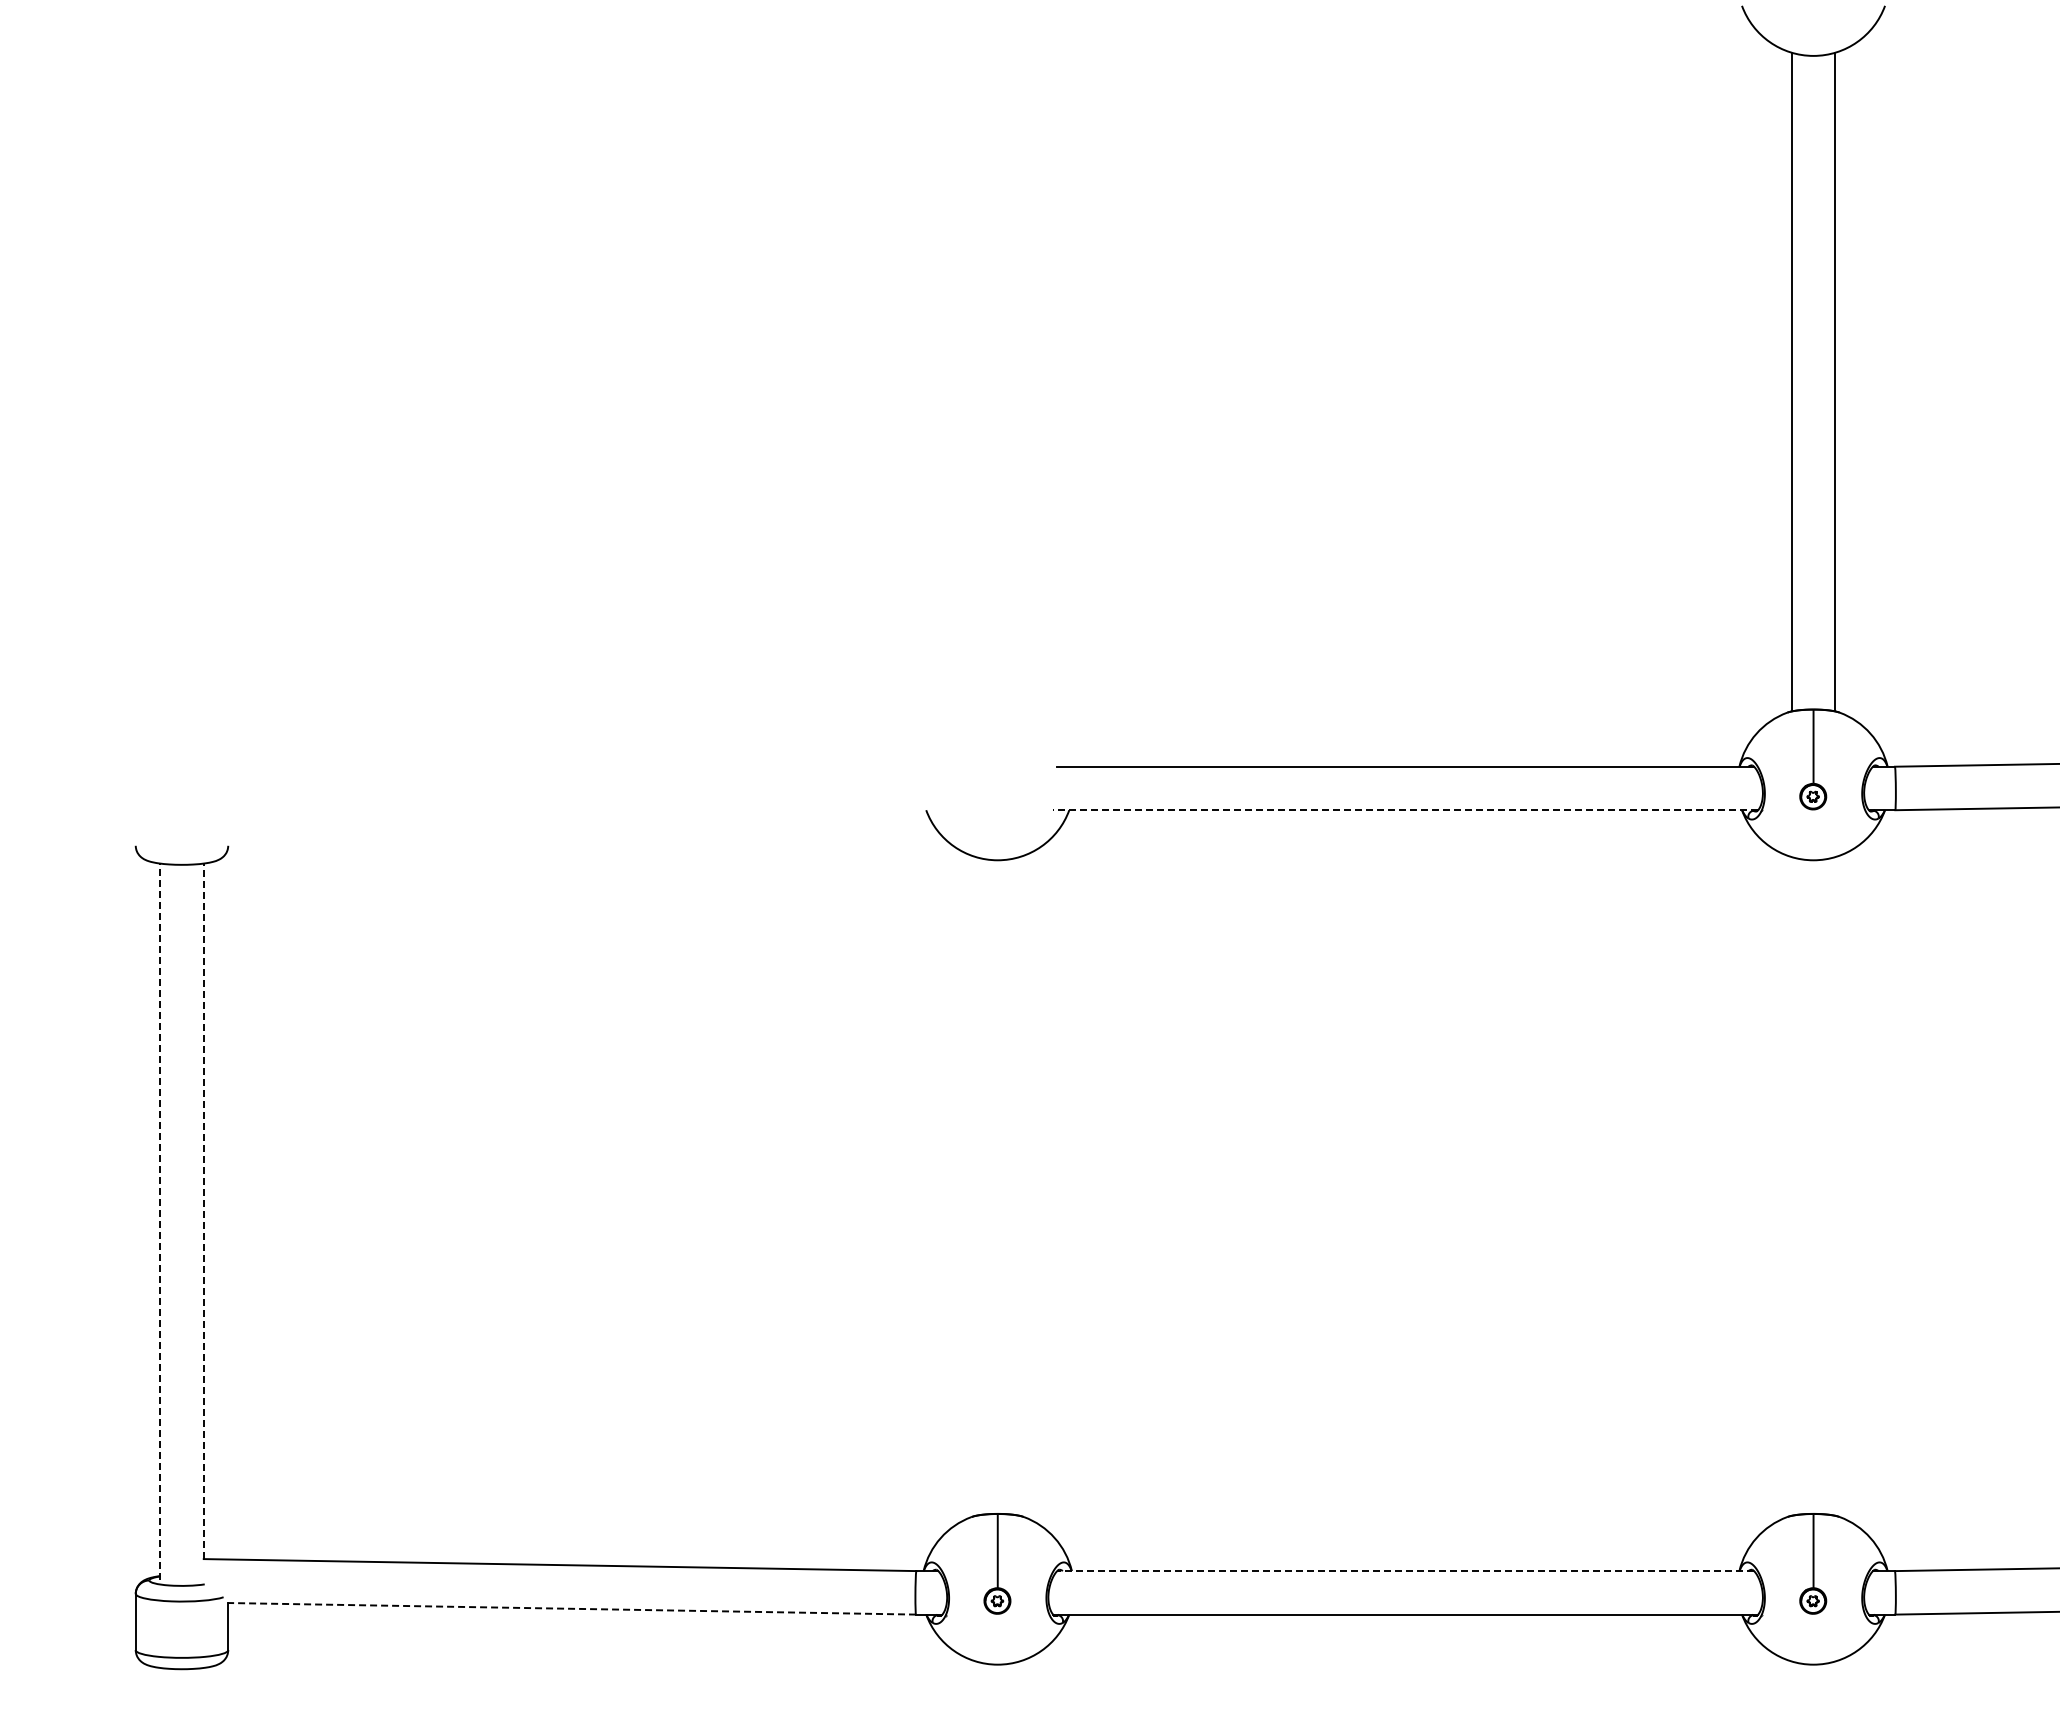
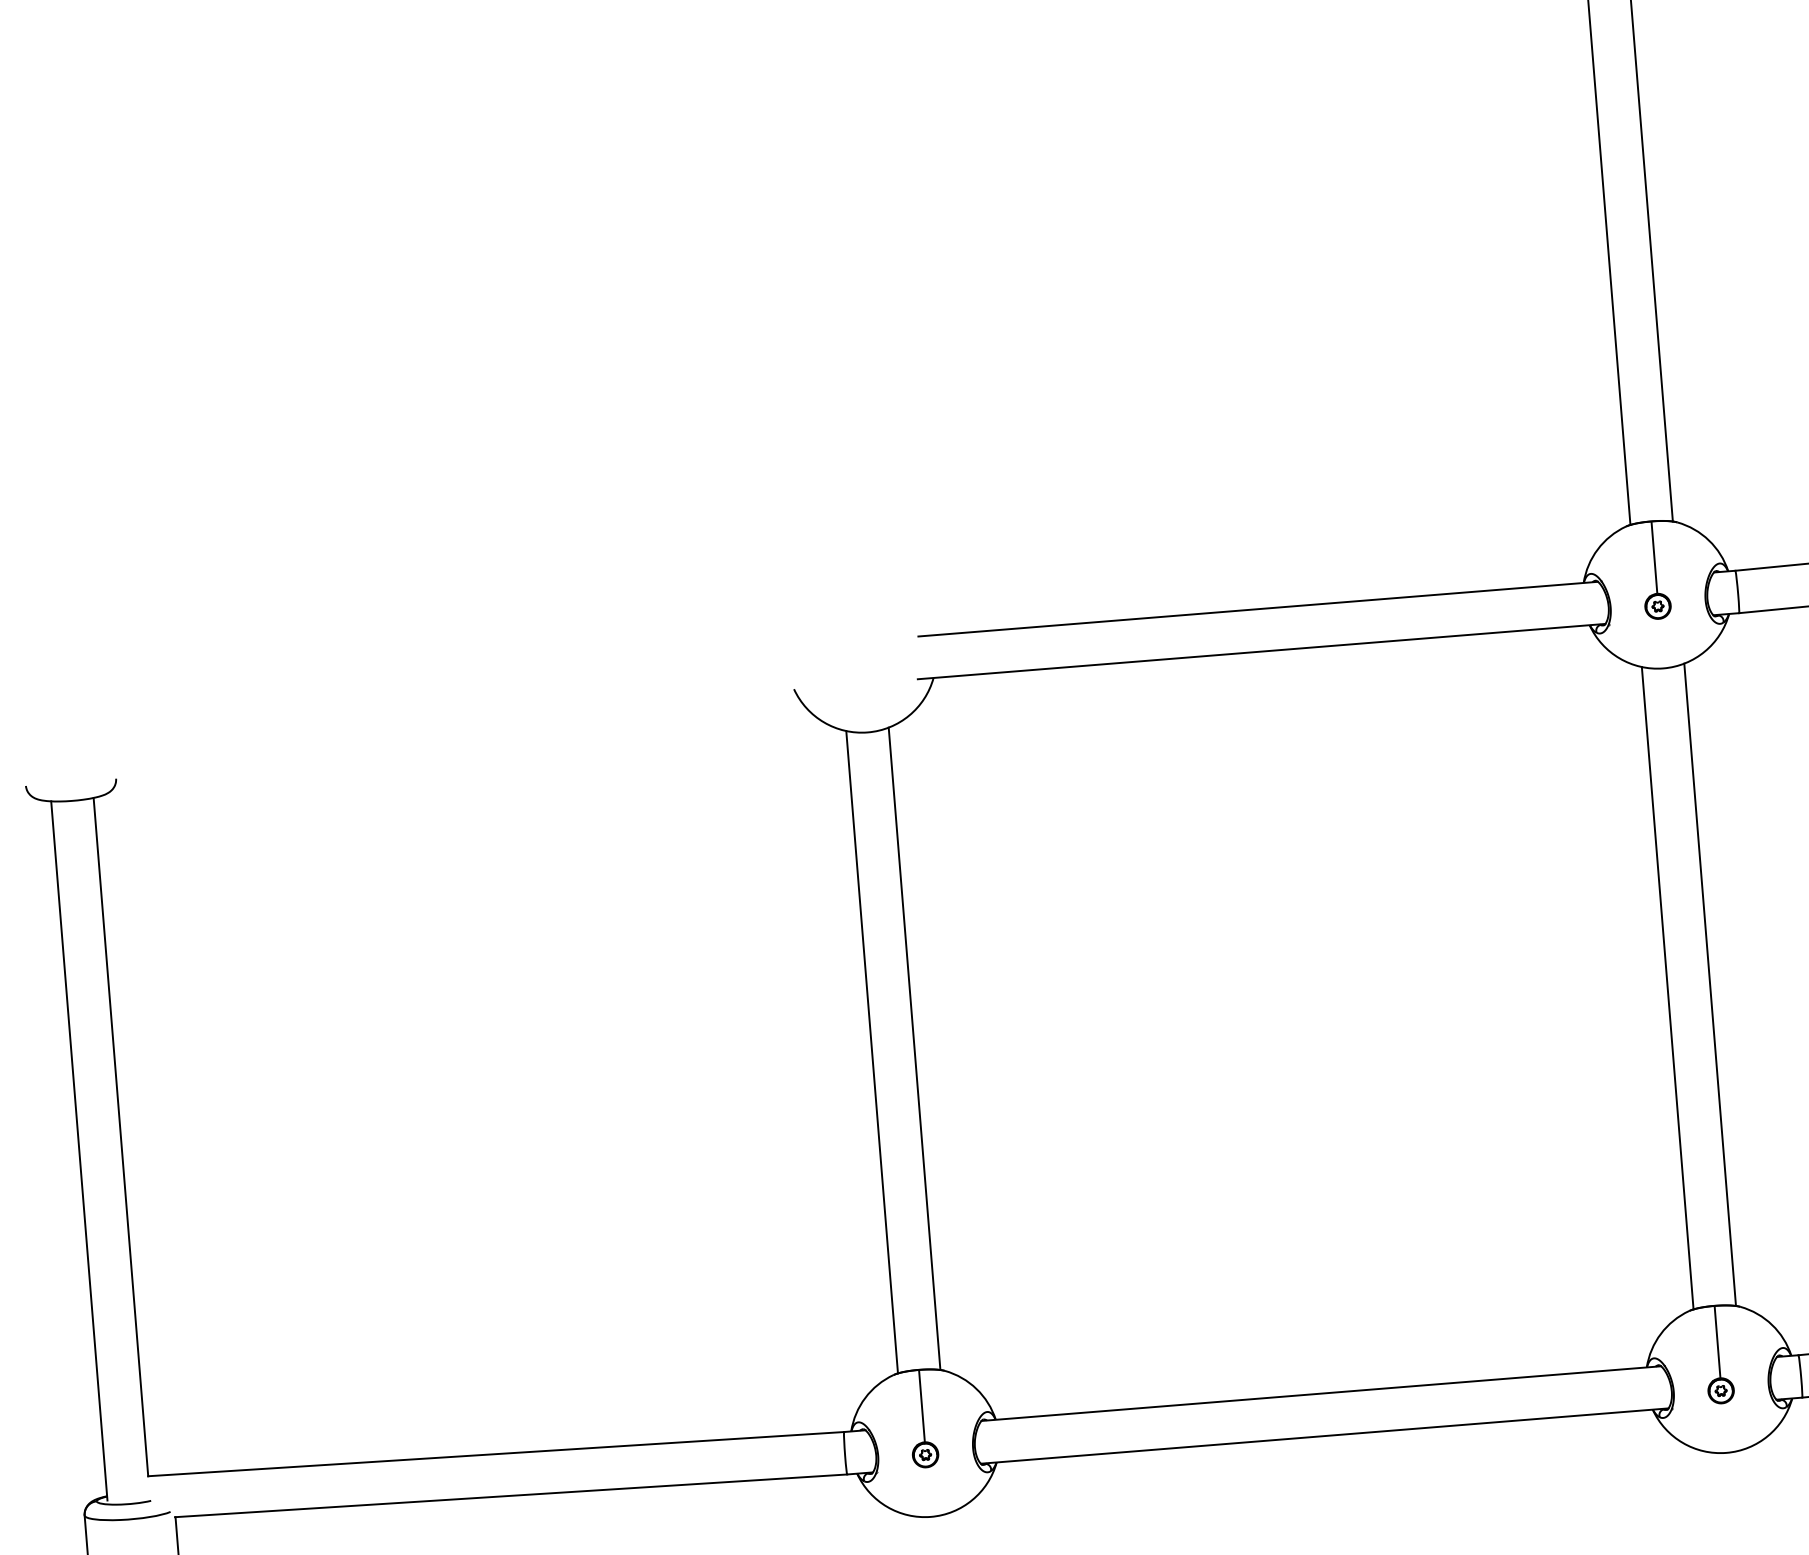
line: (1405, 810) -> (1261, 651), dashed -> solid
line: (976, 1186) -> (872, 1052), added
line: (1019, 1186) -> (914, 1048), added
line: (1791, 1186) -> (1667, 988), added
line: (1835, 1186) -> (1710, 984), added
line: (203, 1211) -> (120, 1137), dashed -> solid
line: (160, 1221) -> (79, 1150), dashed -> solid
line: (1405, 1571) -> (1321, 1394), dashed -> solid
line: (571, 1608) -> (510, 1495), dashed -> solid

